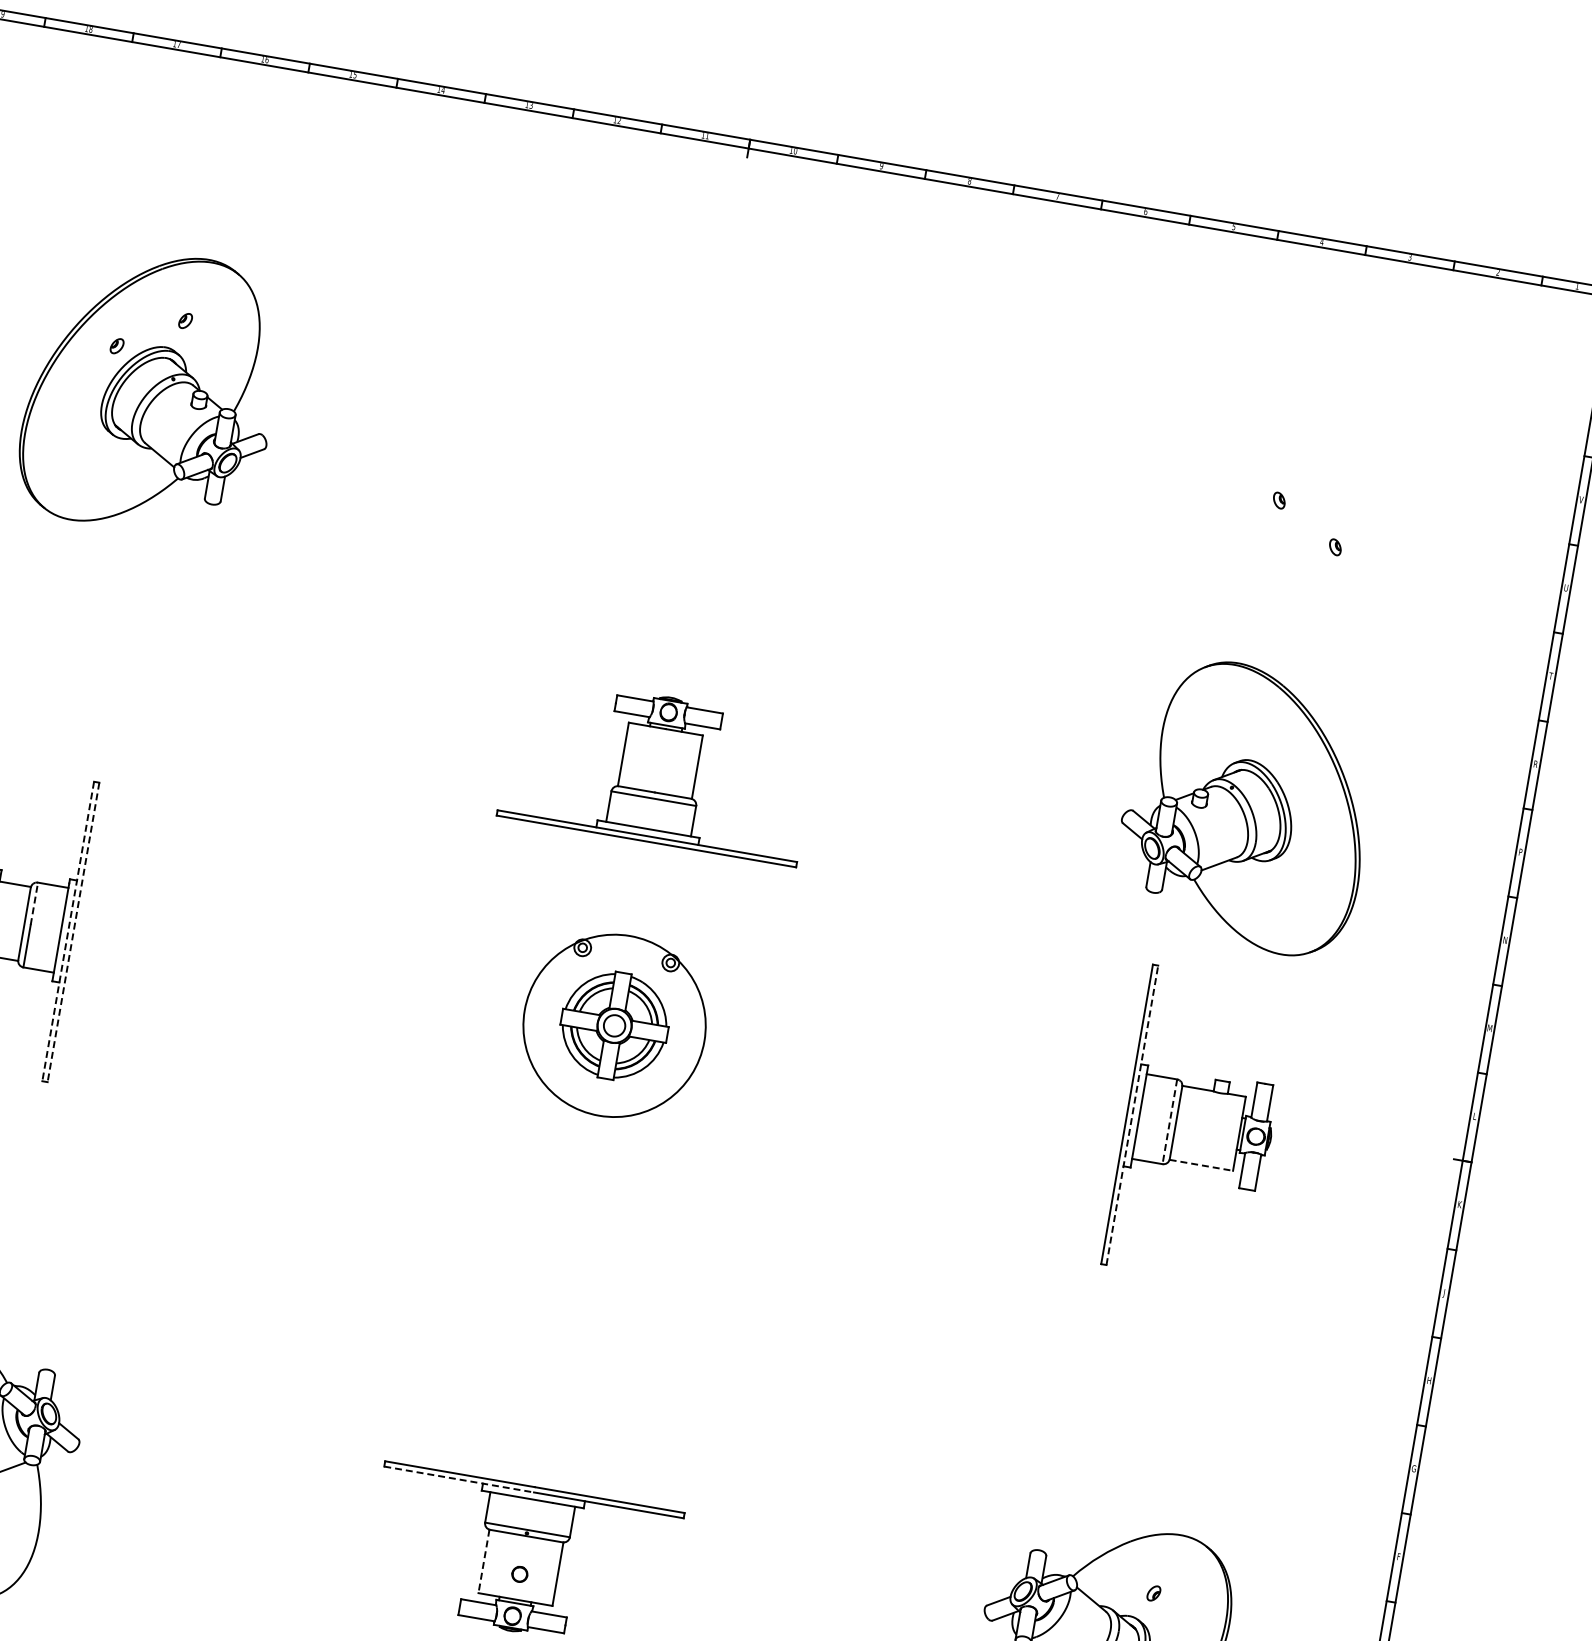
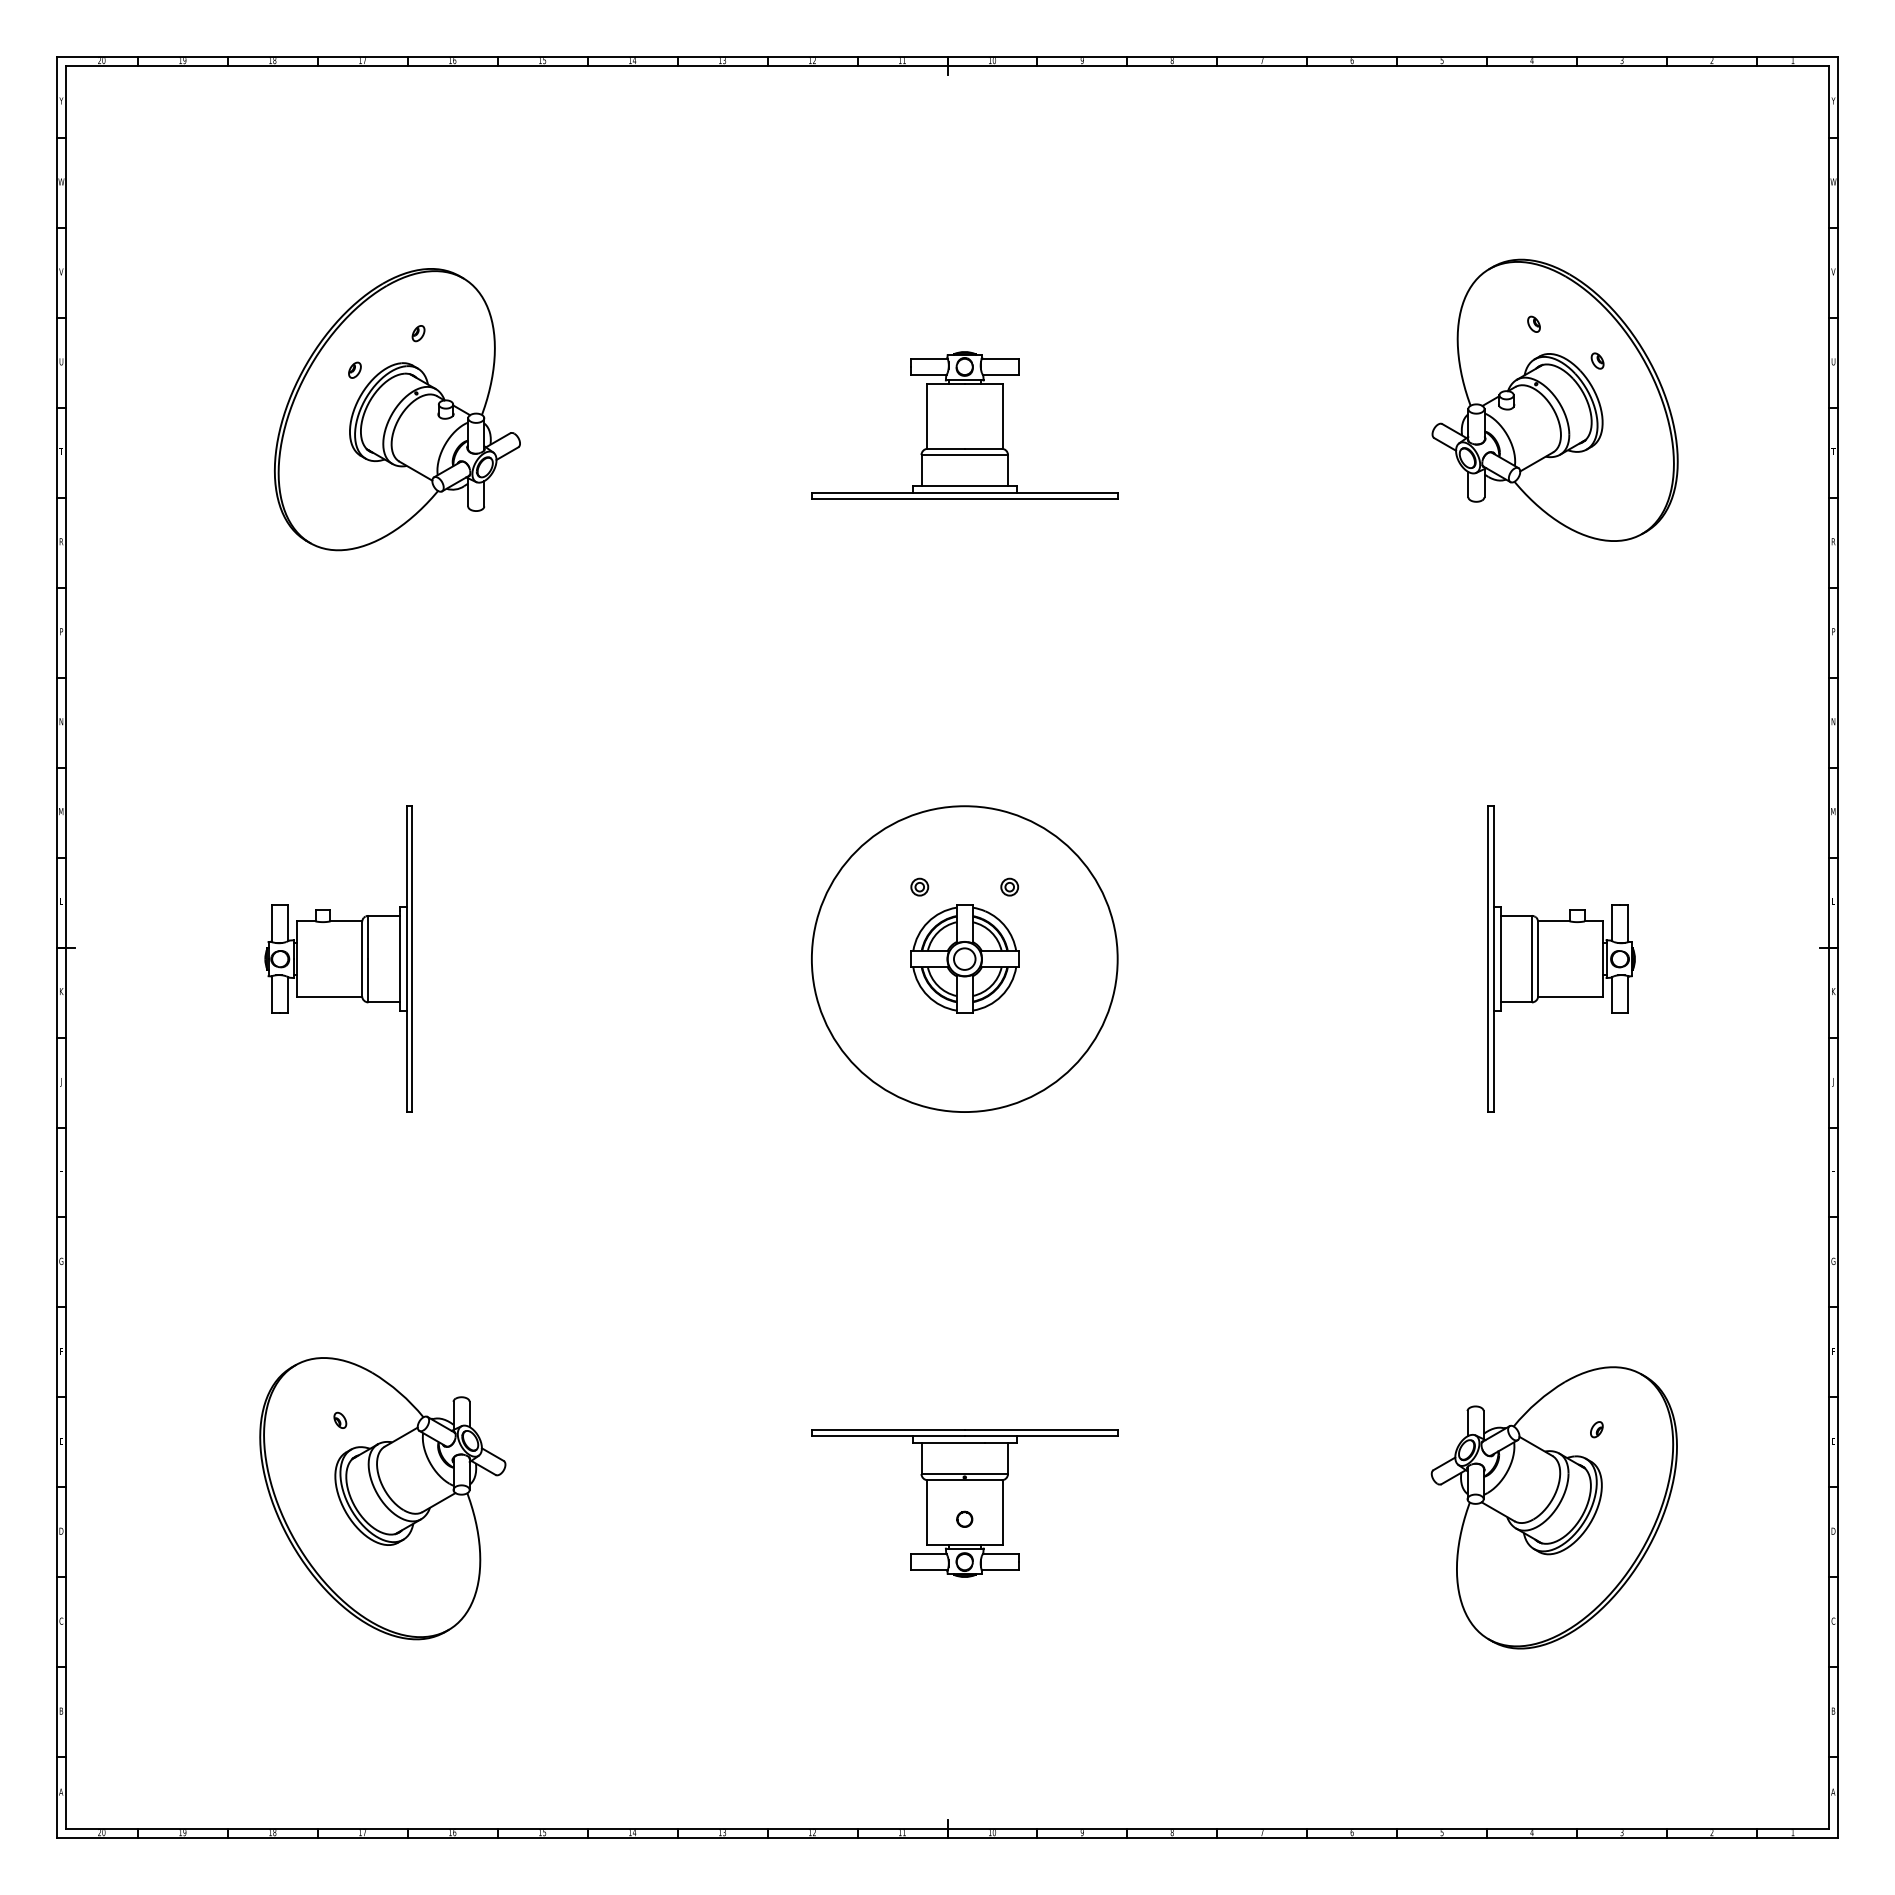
part: (658, 769) -> (964, 425), moved
part: (1247, 805) -> (1554, 399), moved
line: (34, 903) -> (368, 937), dashed -> solid
line: (67, 931) -> (406, 959), dashed -> solid
line: (73, 932) -> (412, 959), dashed -> solid
circle: (614, 1026) -> (964, 959), size x1.67
line: (1132, 1115) -> (1493, 959), dashed -> solid
line: (1169, 1122) -> (1531, 959), dashed -> solid
line: (1202, 1165) -> (1571, 996), dashed -> solid
line: (459, 1479) -> (888, 1435), dashed -> solid
line: (483, 1562) -> (926, 1513), dashed -> solid

